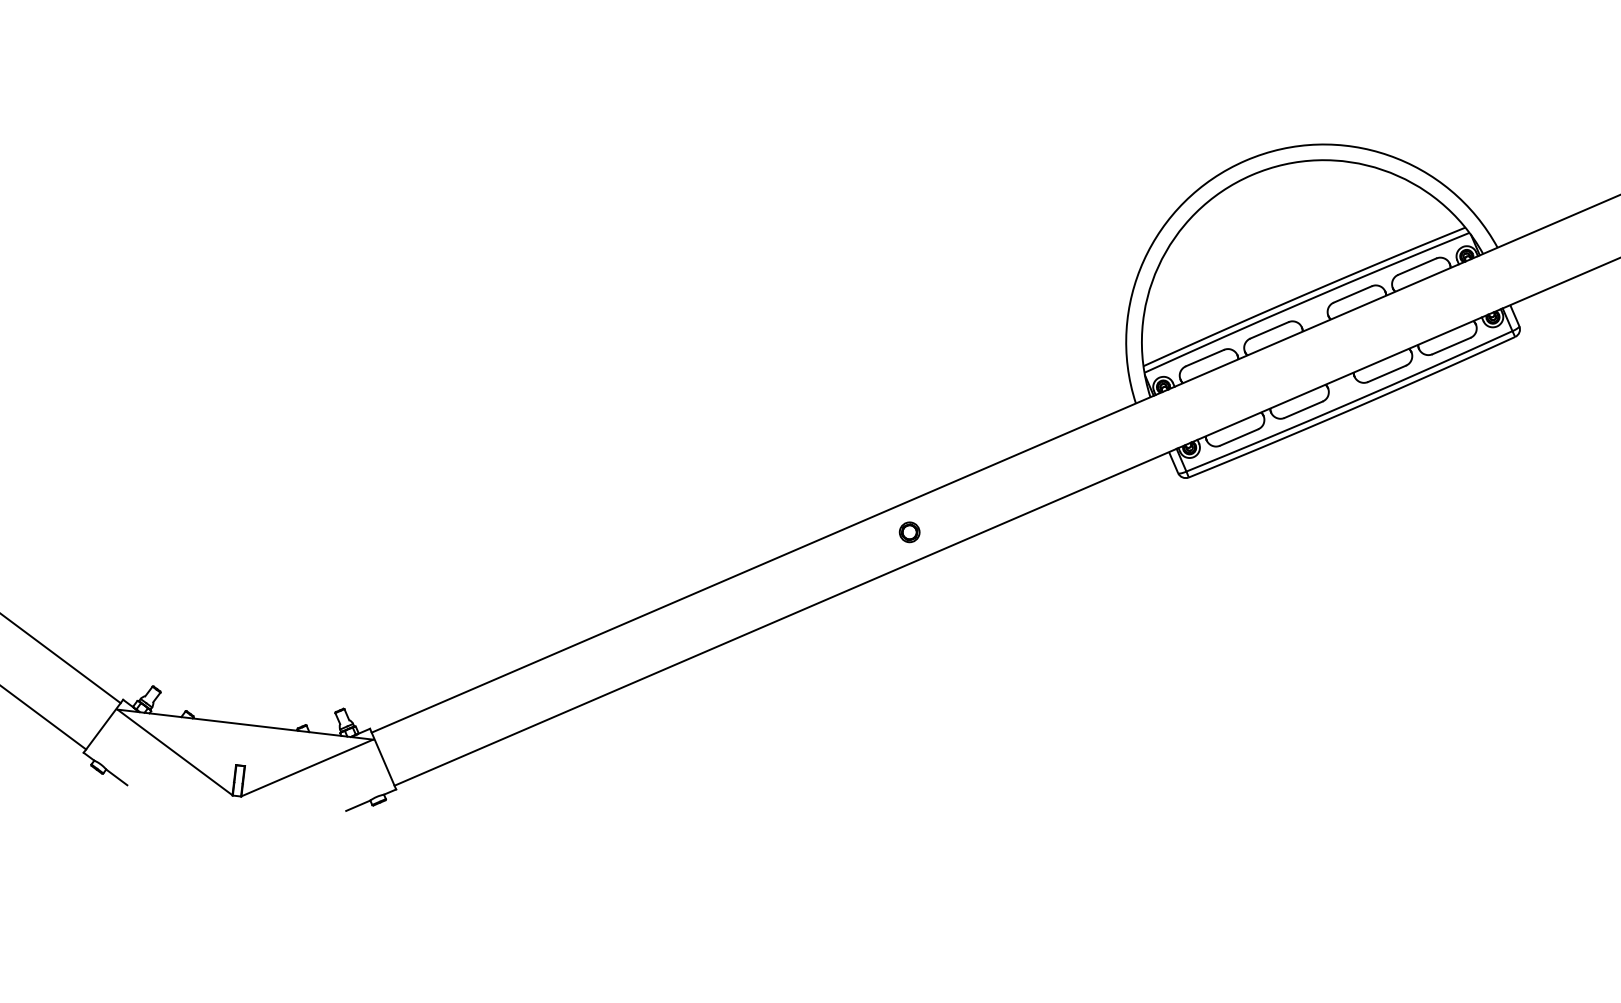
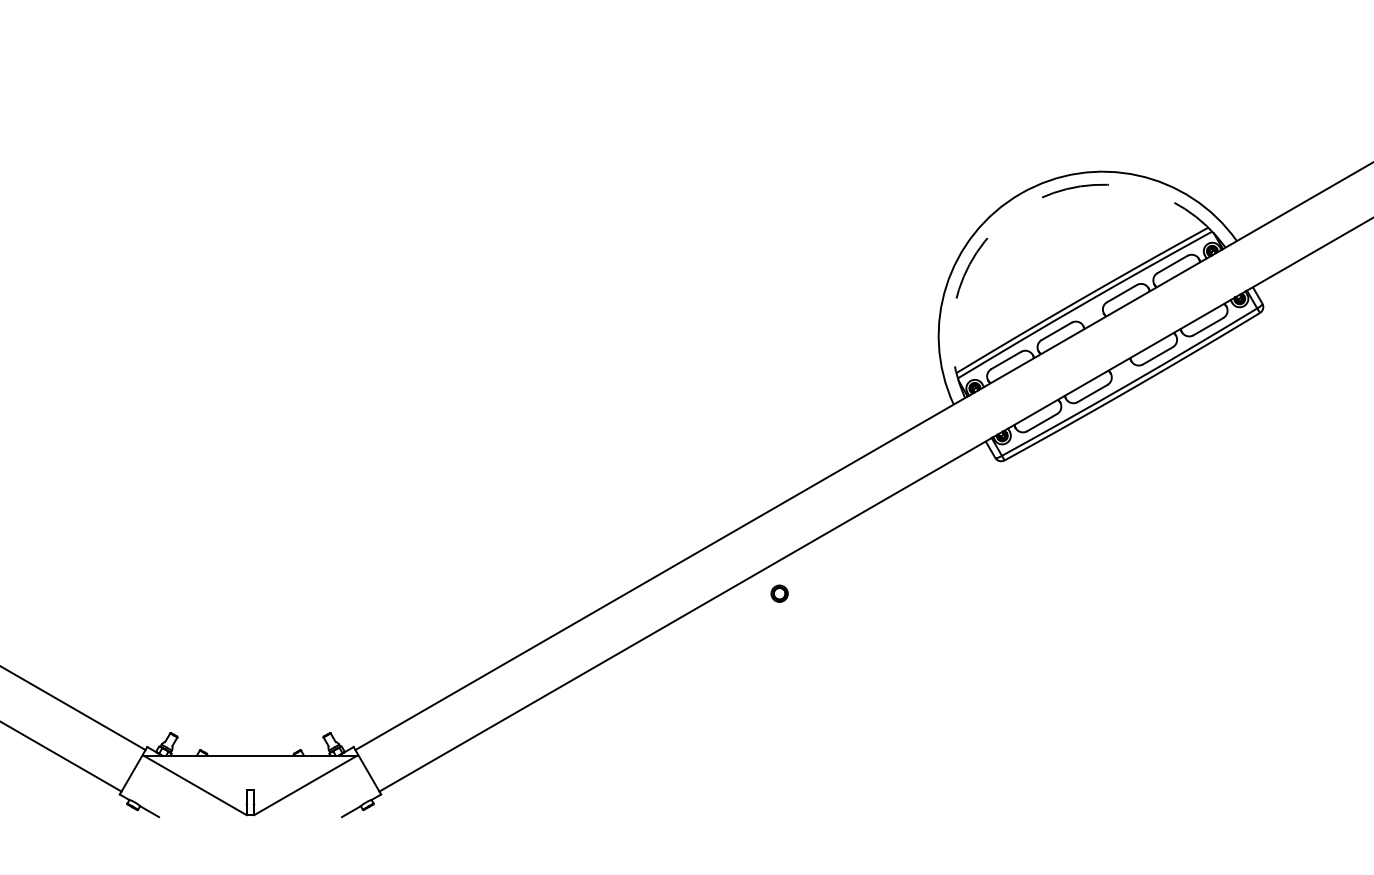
arc: (1252, 174) -> (1027, 204), solid -> dashed
part: (909, 532) -> (779, 593), moved

